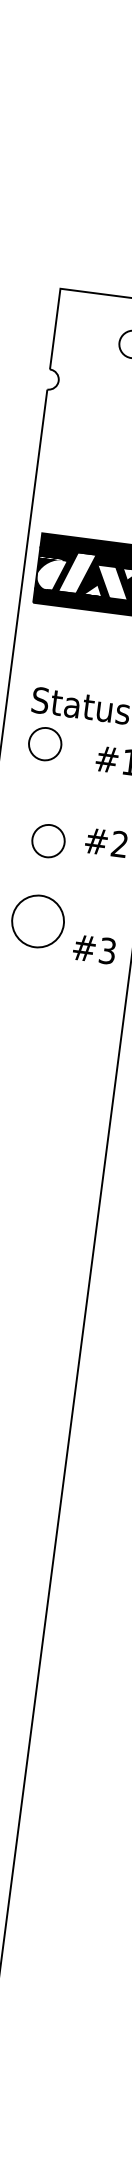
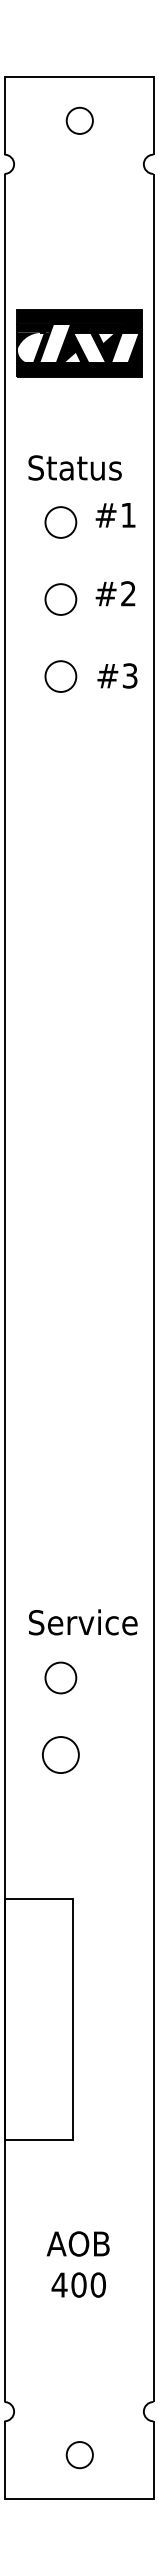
circle: (44, 744) -> (60, 522), moved
circle: (37, 921) -> (60, 676), size x0.62
text: (94, 948) -> (117, 675), moved

